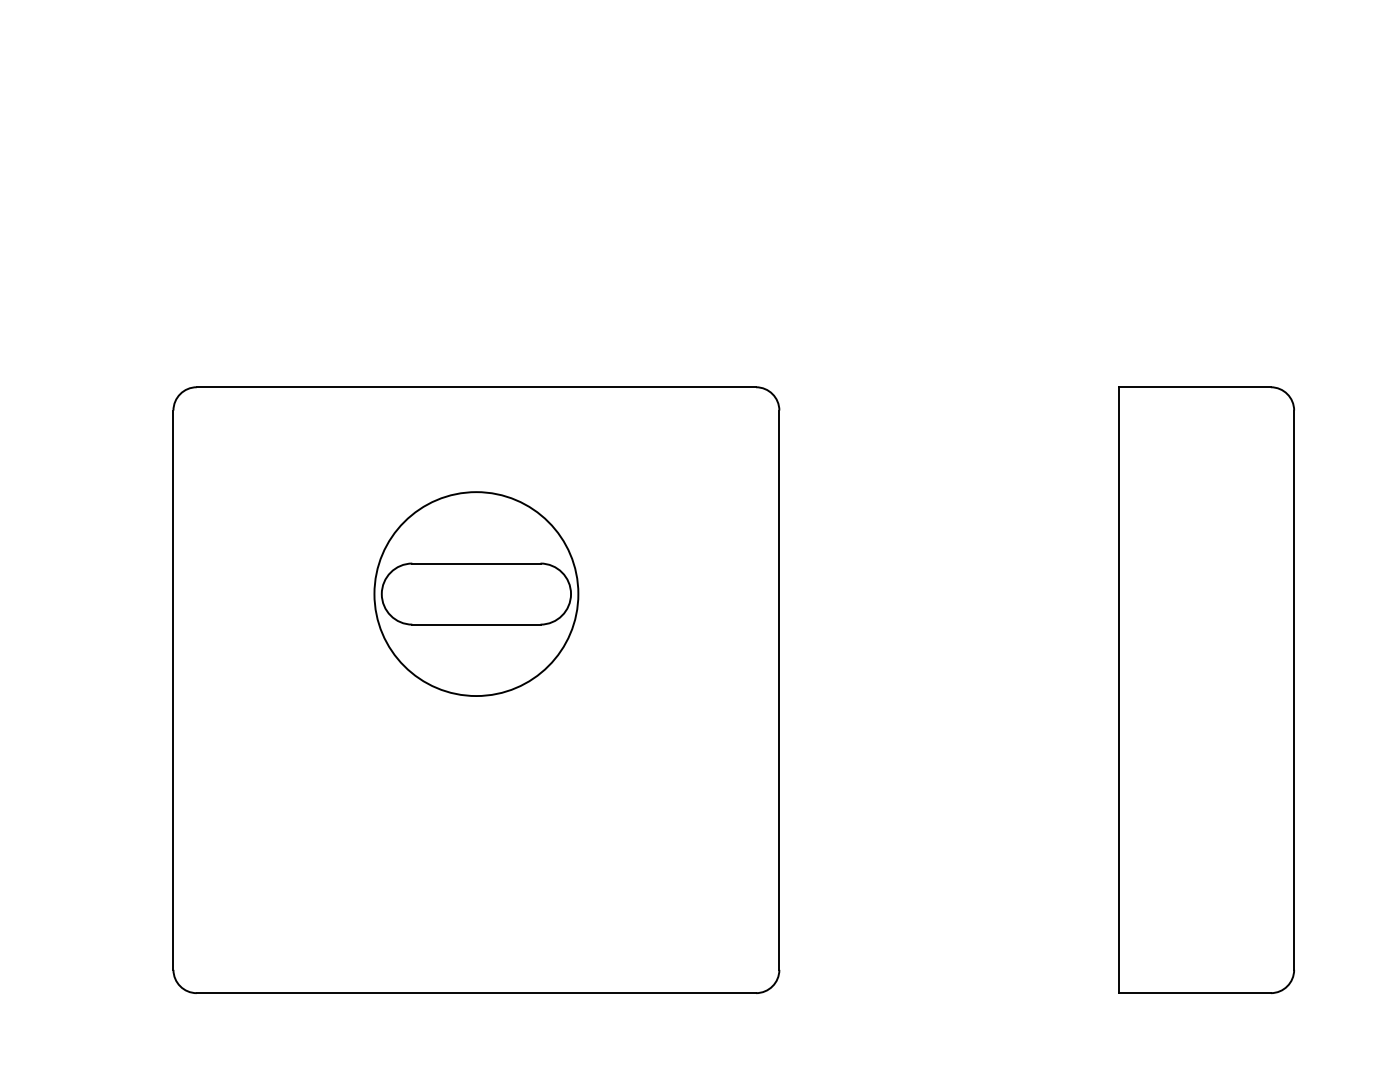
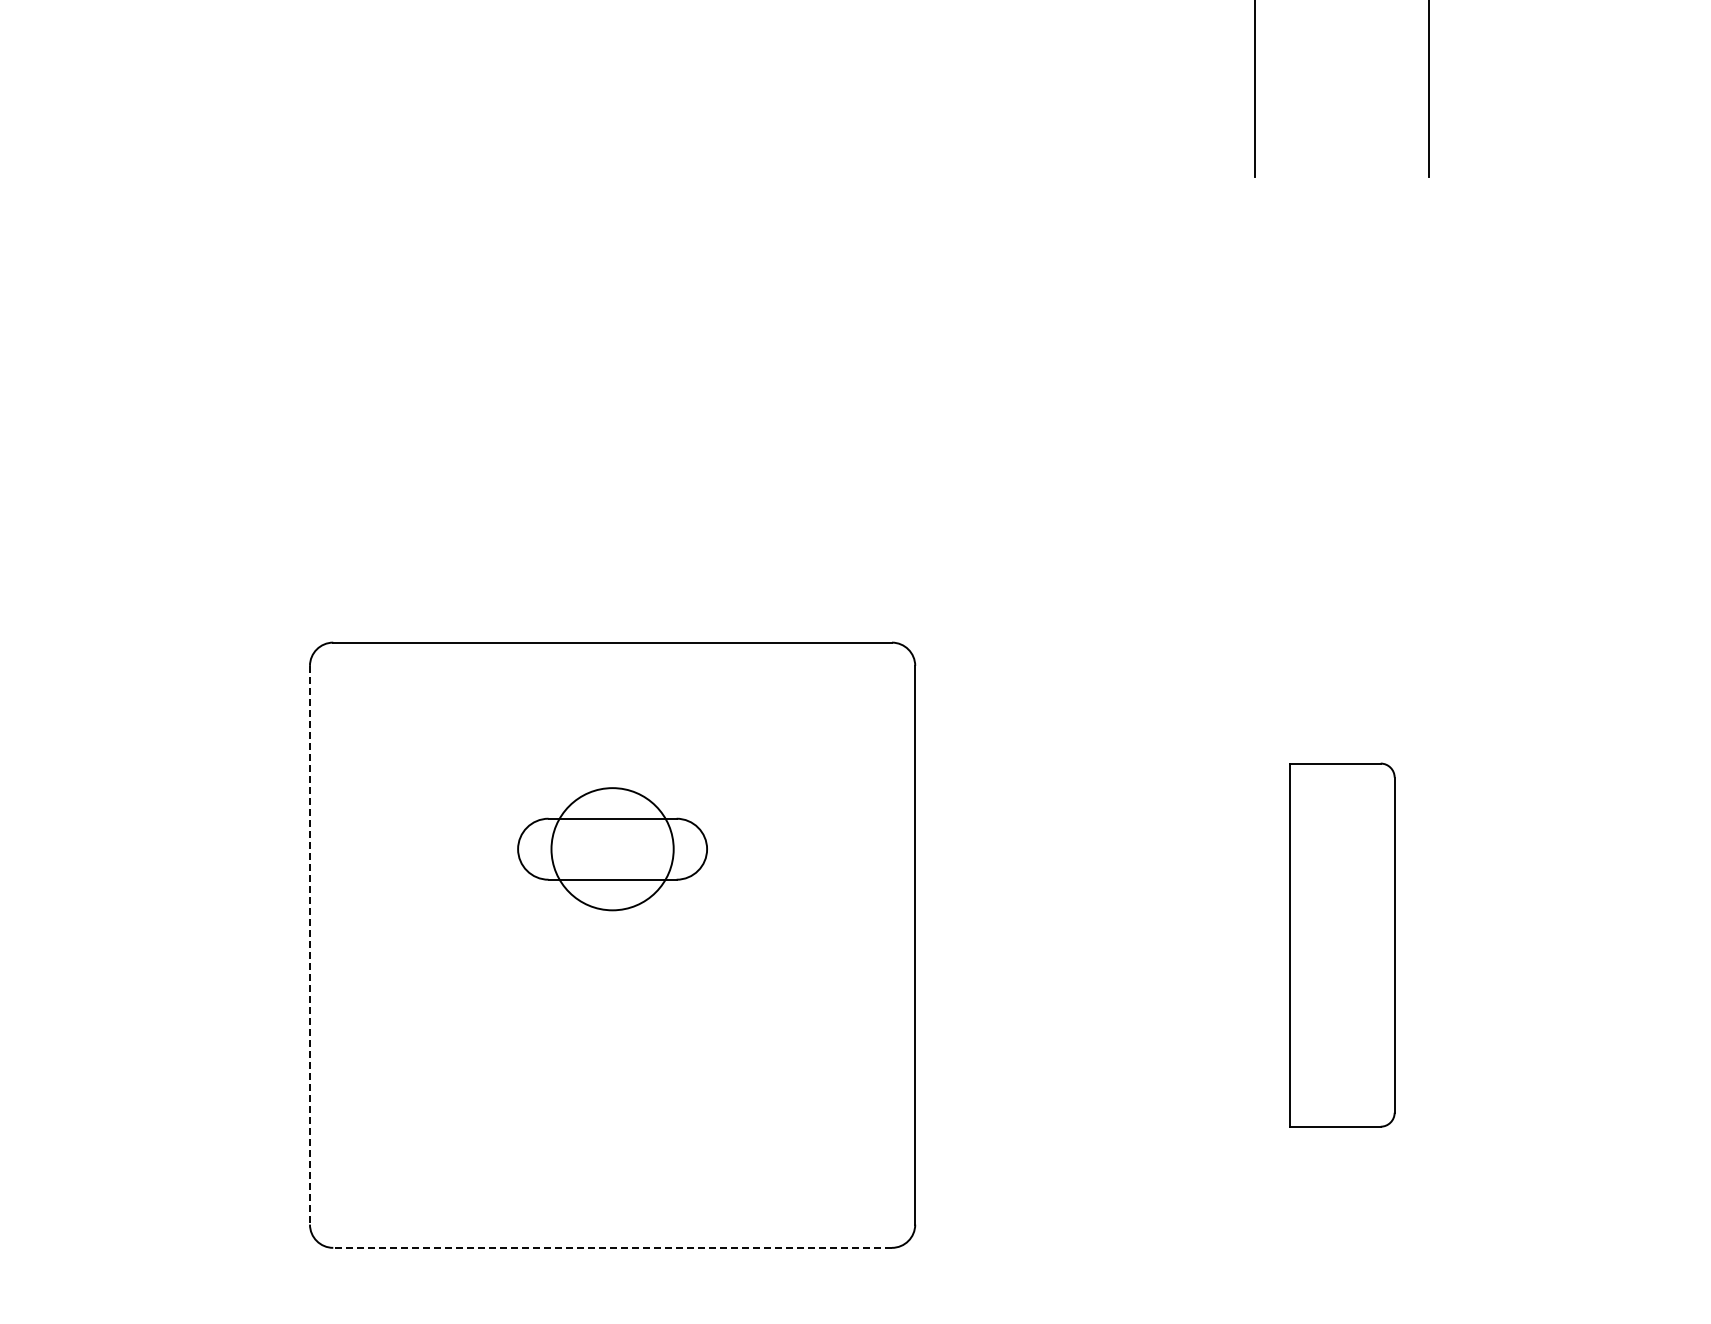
circle: (476, 594) -> (612, 849), size x0.6
part: (1207, 689) -> (1342, 944), size x0.6
line: (172, 690) -> (309, 945), solid -> dashed
line: (476, 992) -> (612, 1247), solid -> dashed

